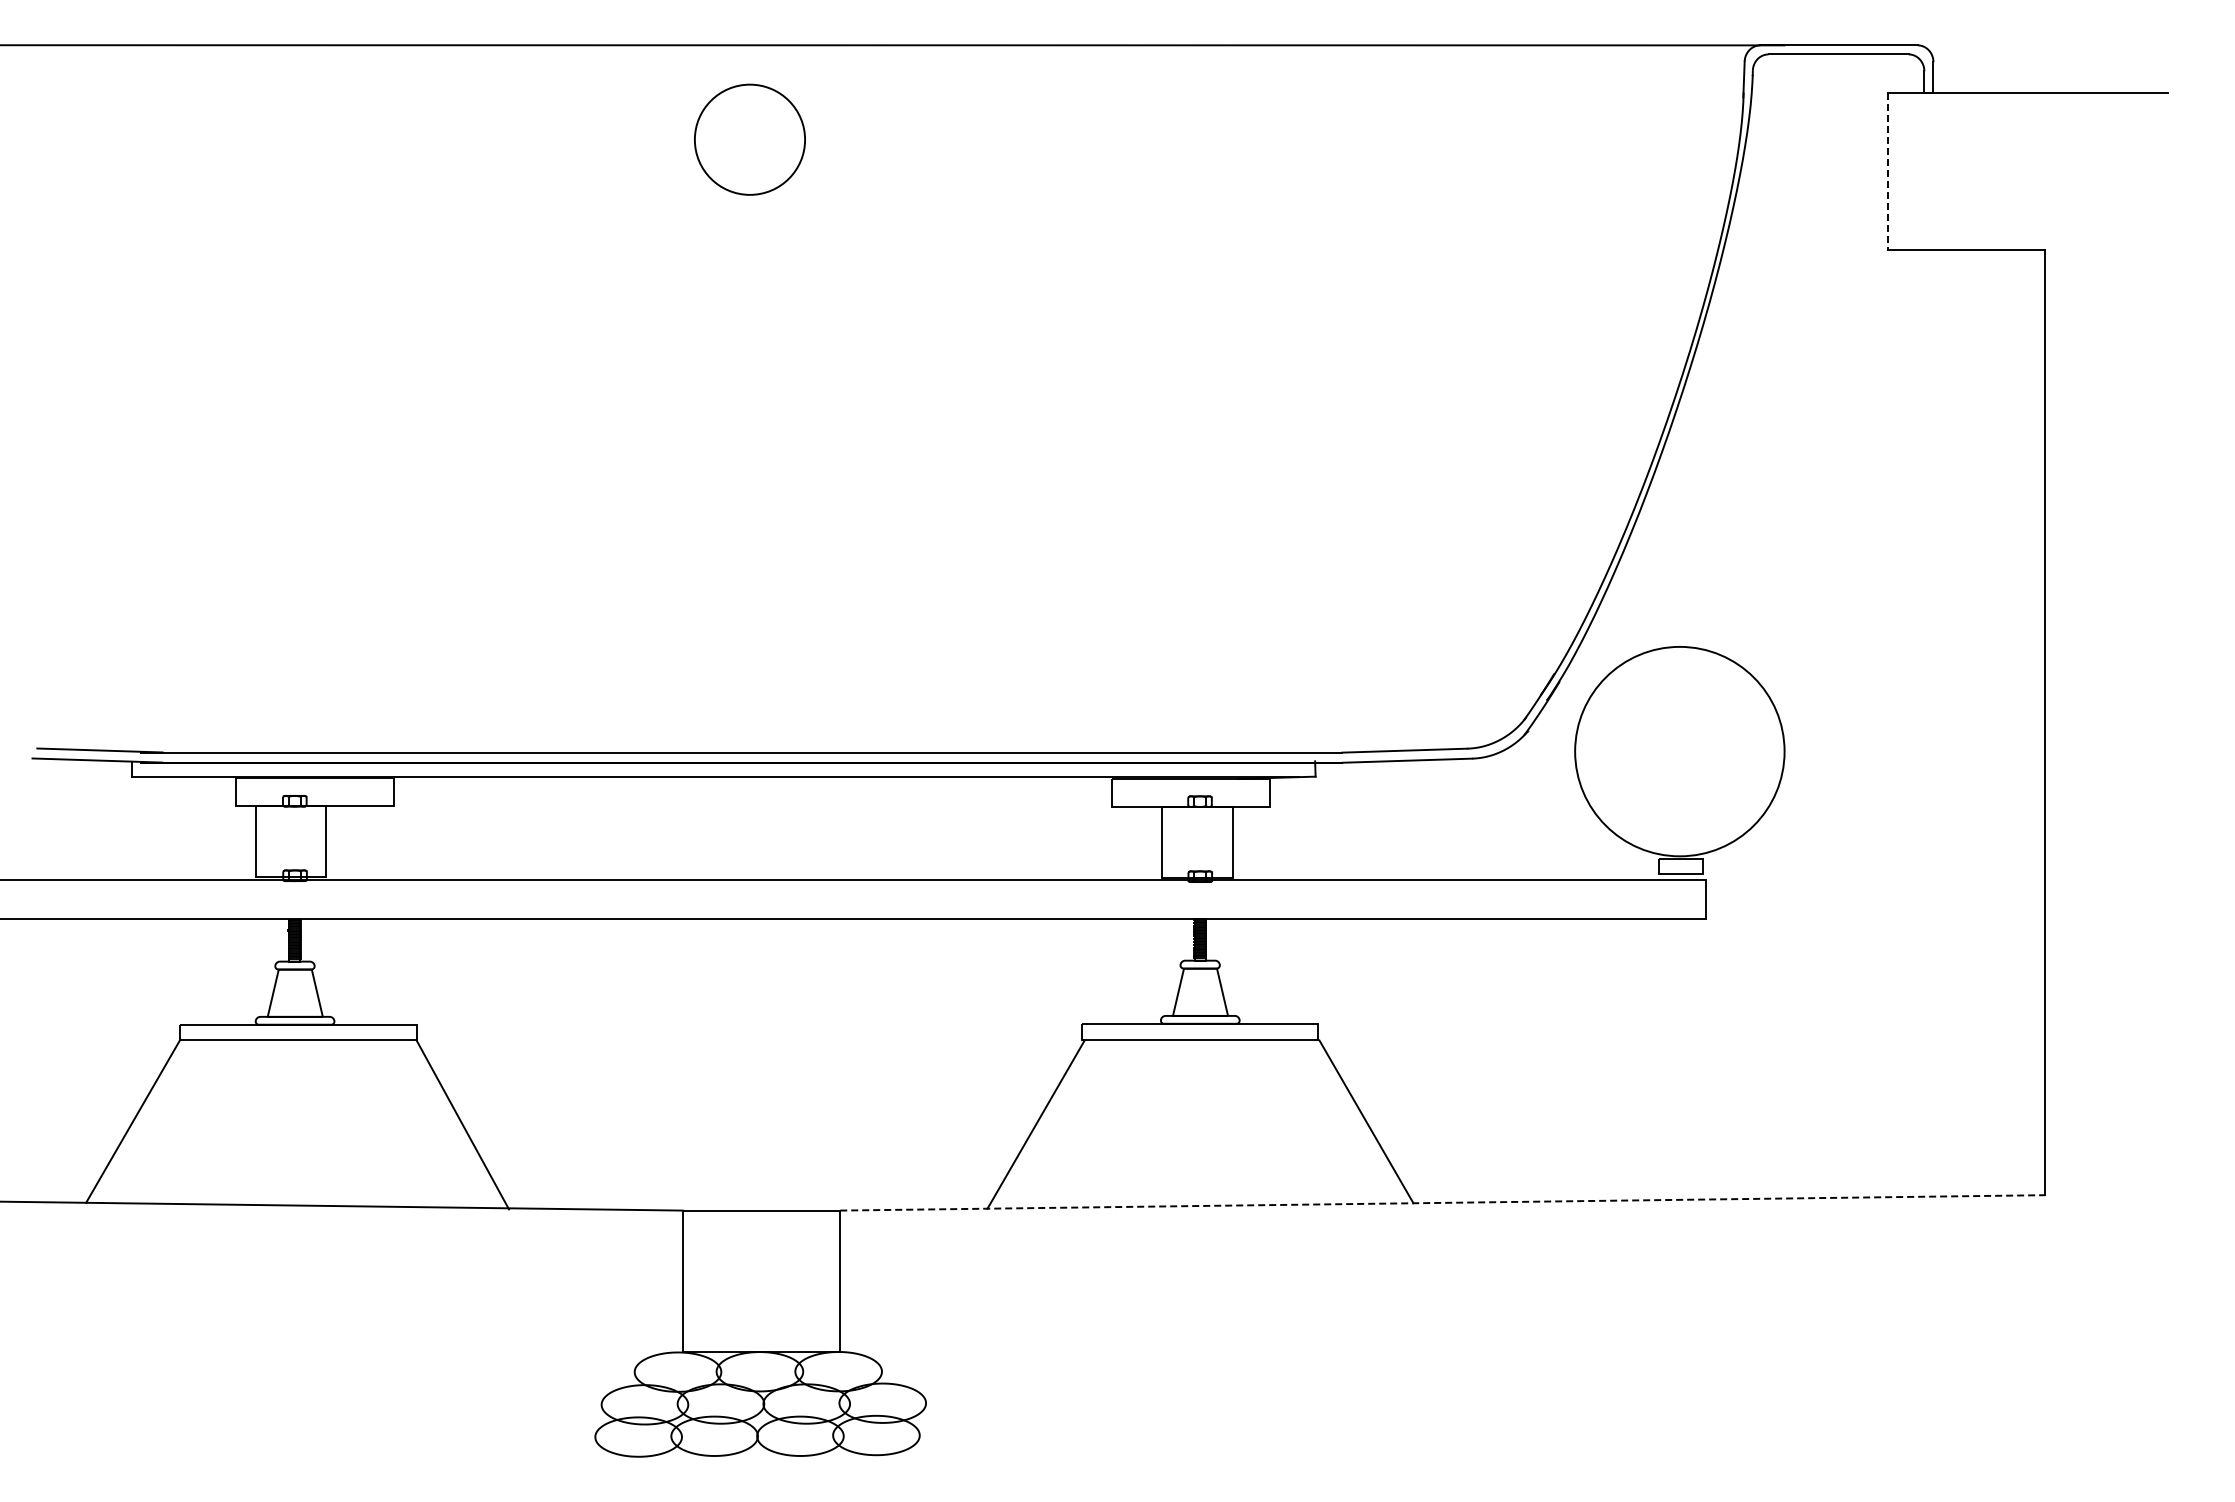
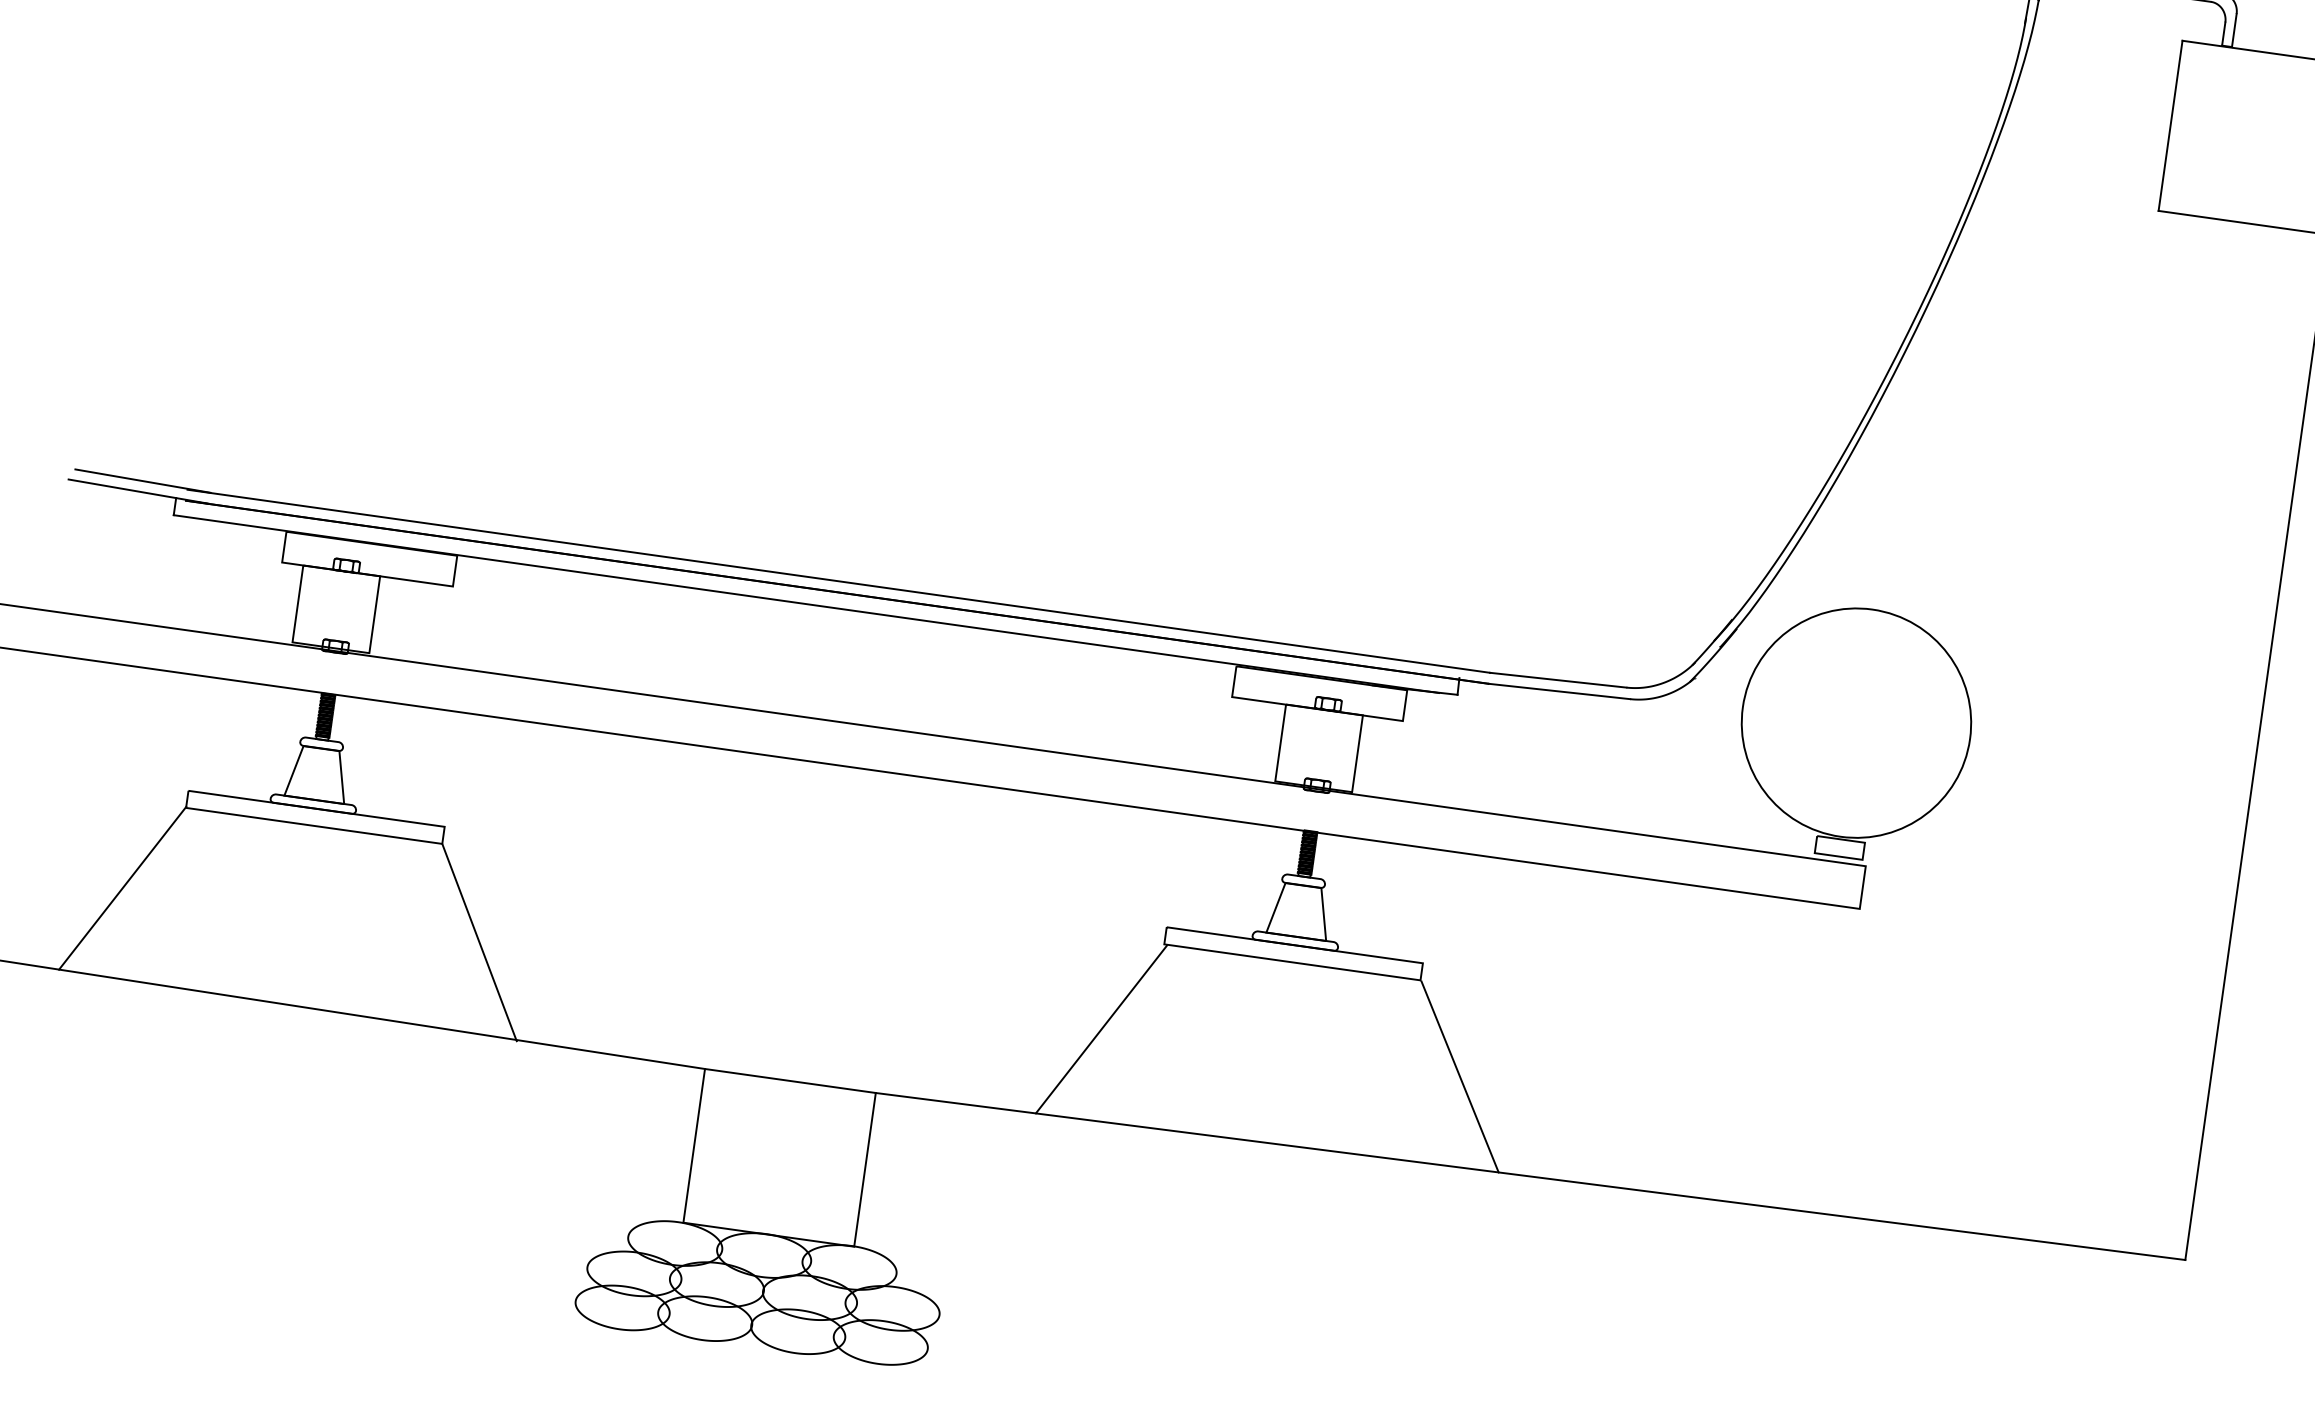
line: (1887, 172) -> (2169, 126), dashed -> solid
line: (1442, 1202) -> (1530, 1176), dashed -> solid

